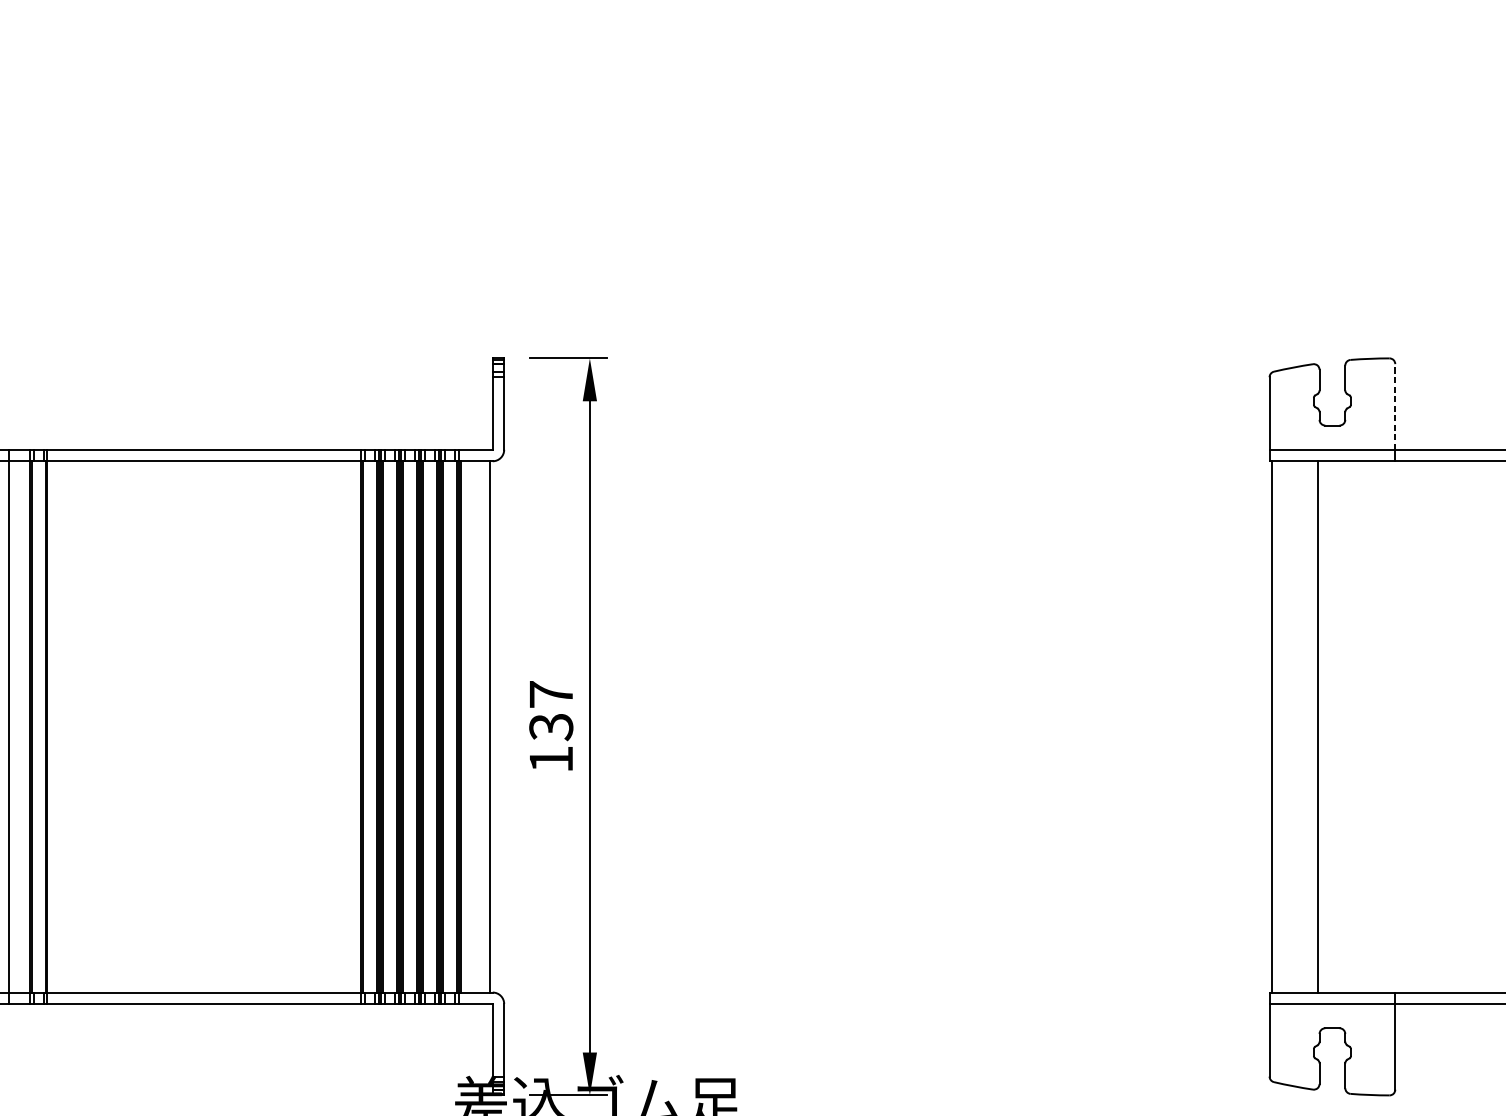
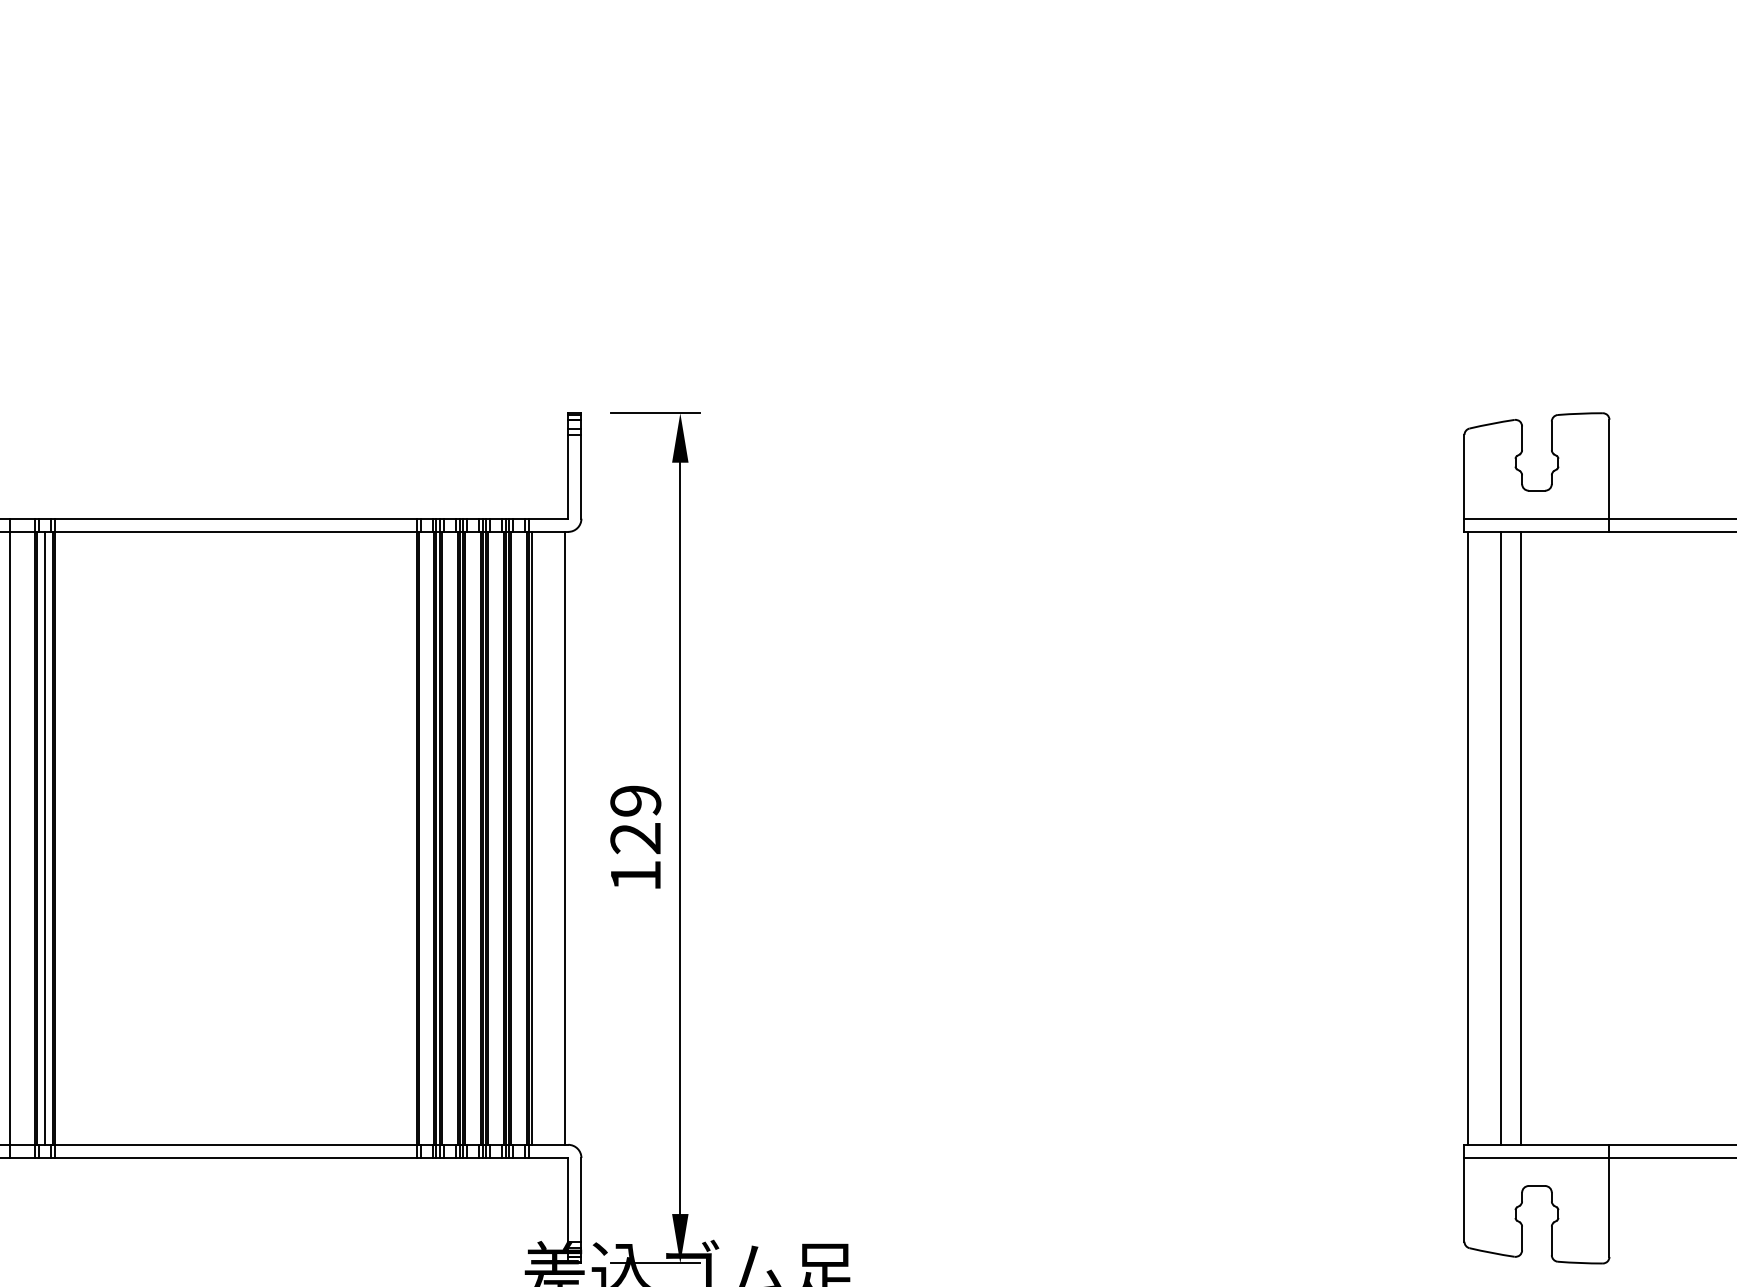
line: (1395, 406) -> (1609, 468), dashed -> solid
text: (551, 710) -> (635, 819), 137 -> 129
line: (38, 726) -> (44, 837), added
line: (1300, 726) -> (1500, 837), added

